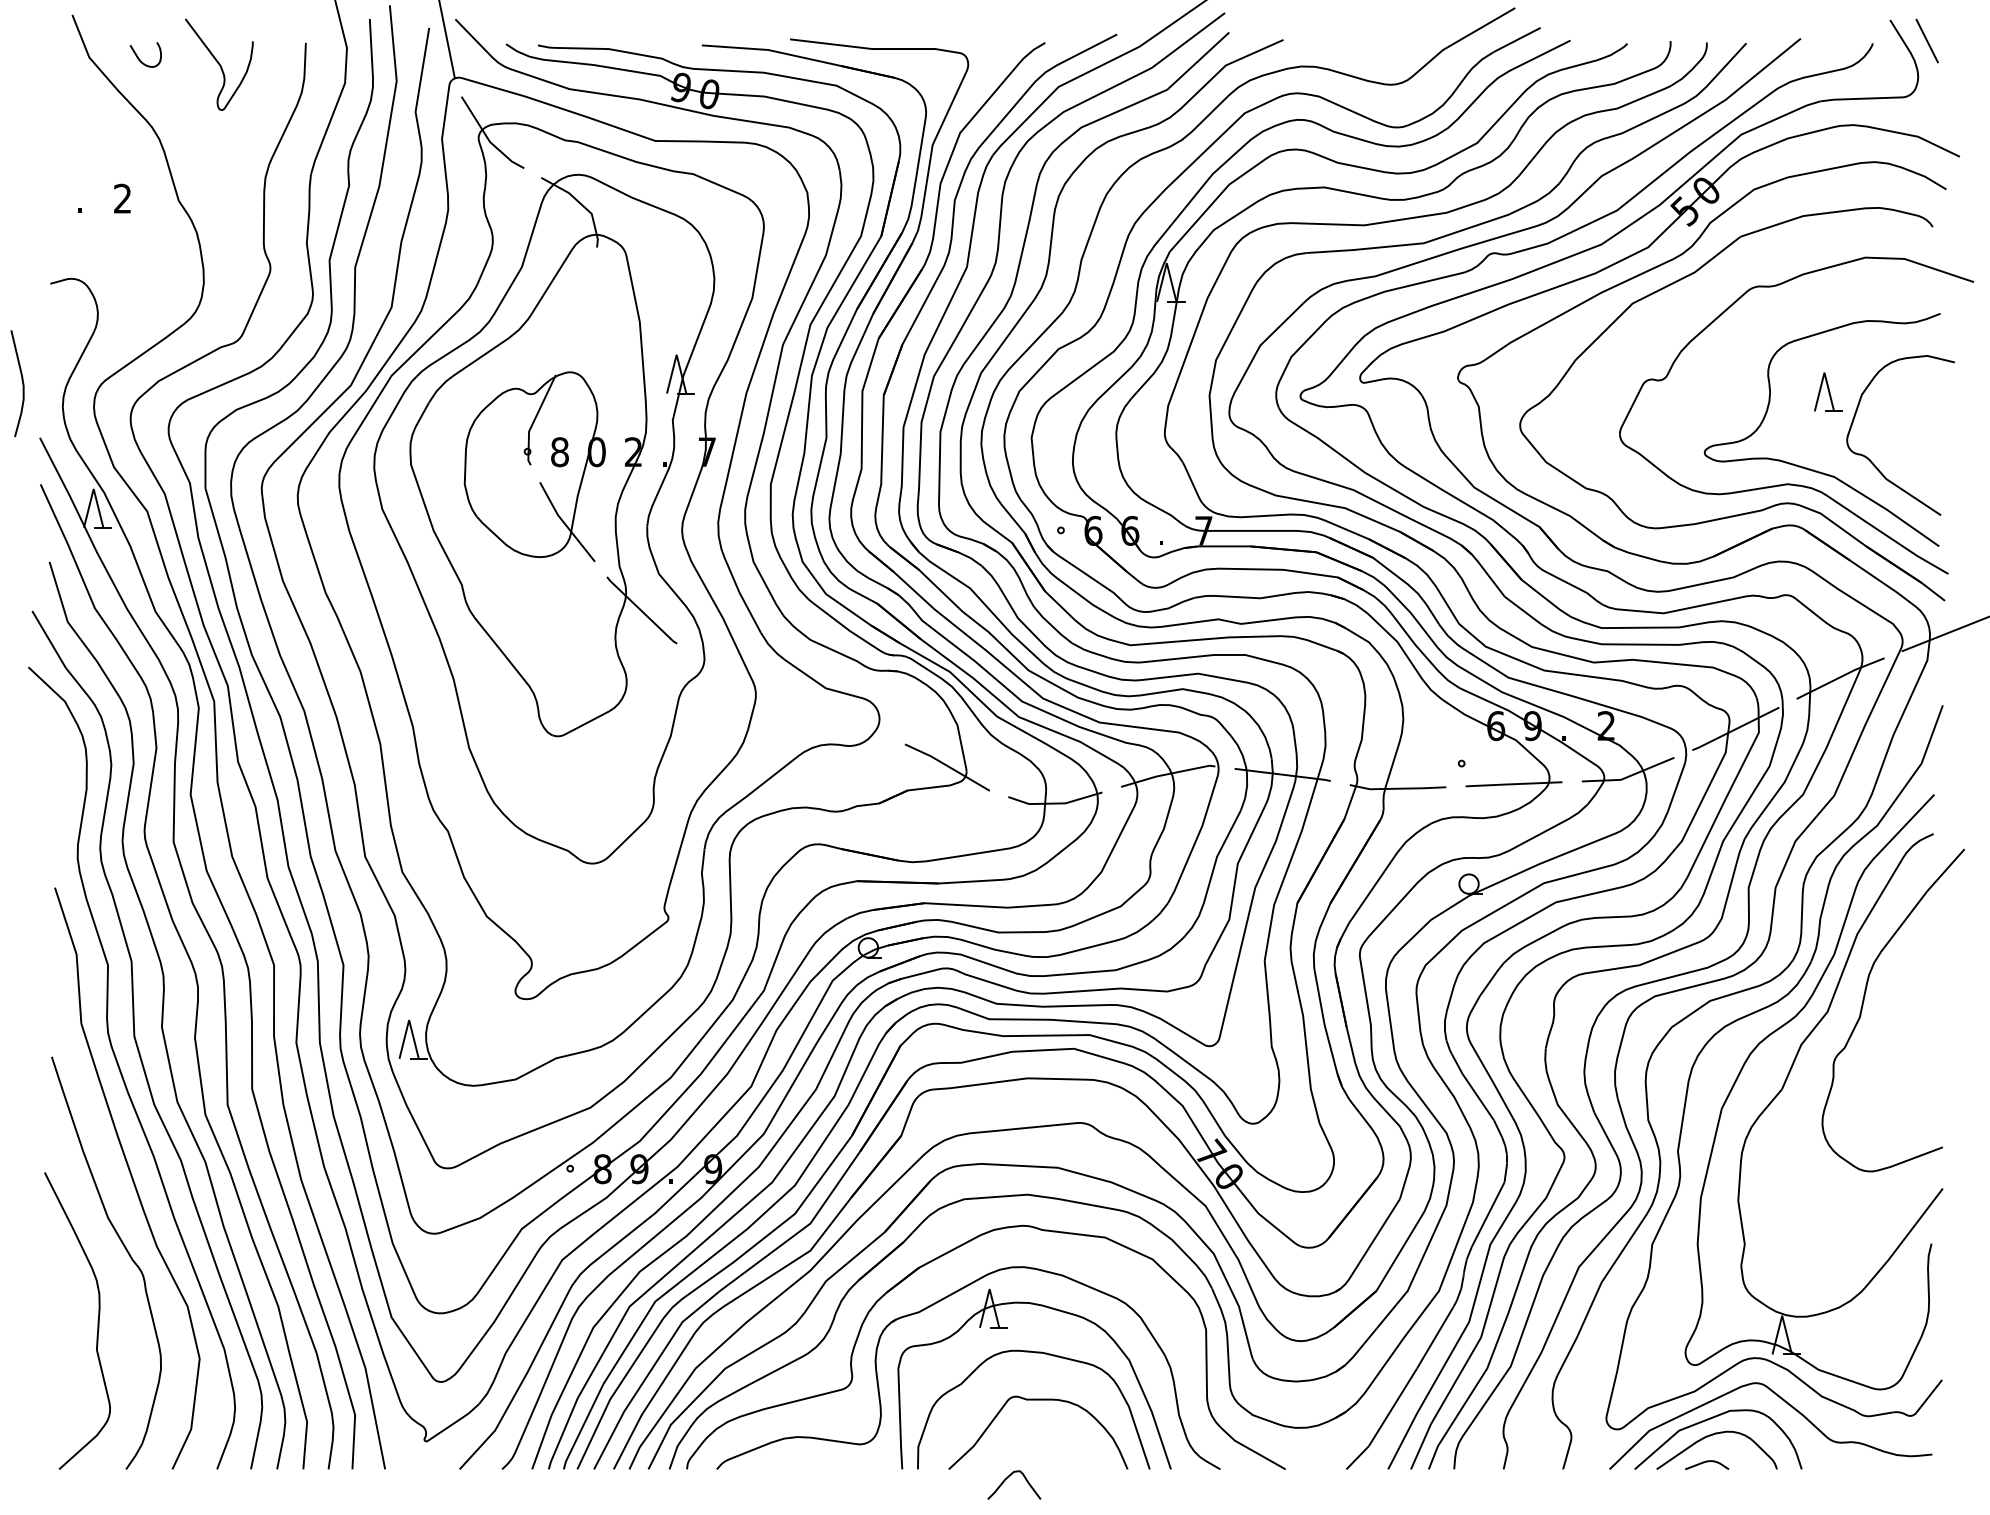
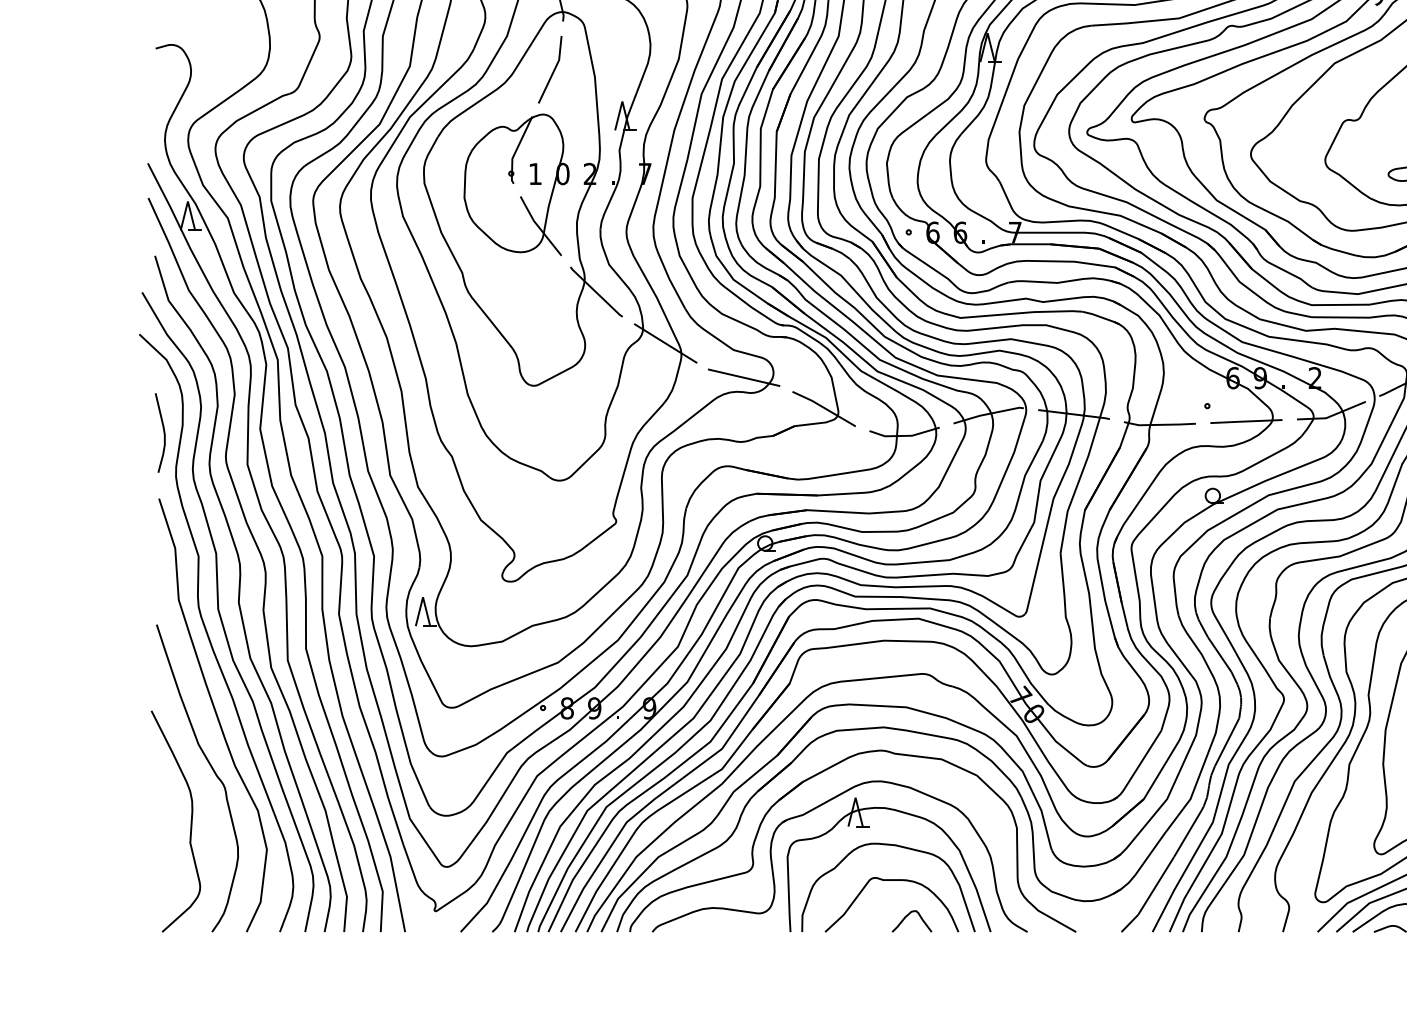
line: (583, 314) -> (552, 71), added
curve: (21, 380) -> (163, 430), moved
text: (559, 452) -> (535, 174), 8 -> 1
line: (734, 679) -> (665, 343), added
line: (839, 725) -> (743, 377), added
curve: (1009, 1477) -> (908, 915), moved

